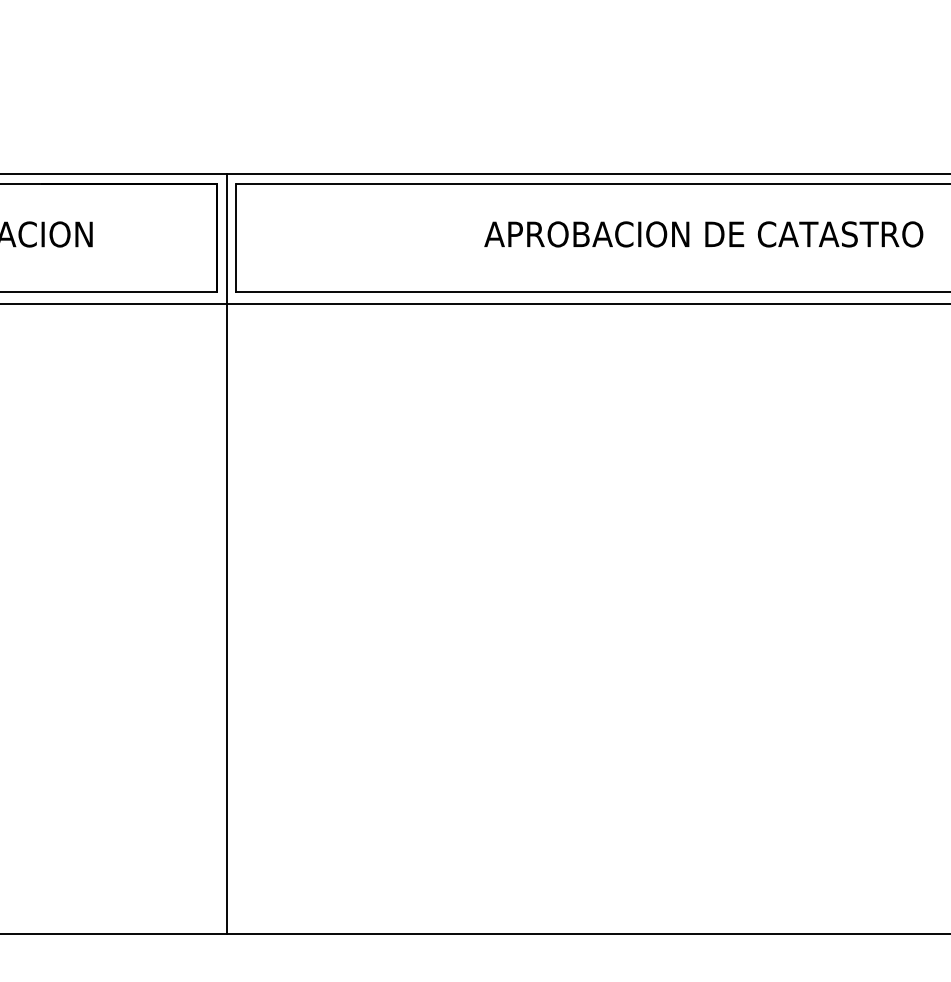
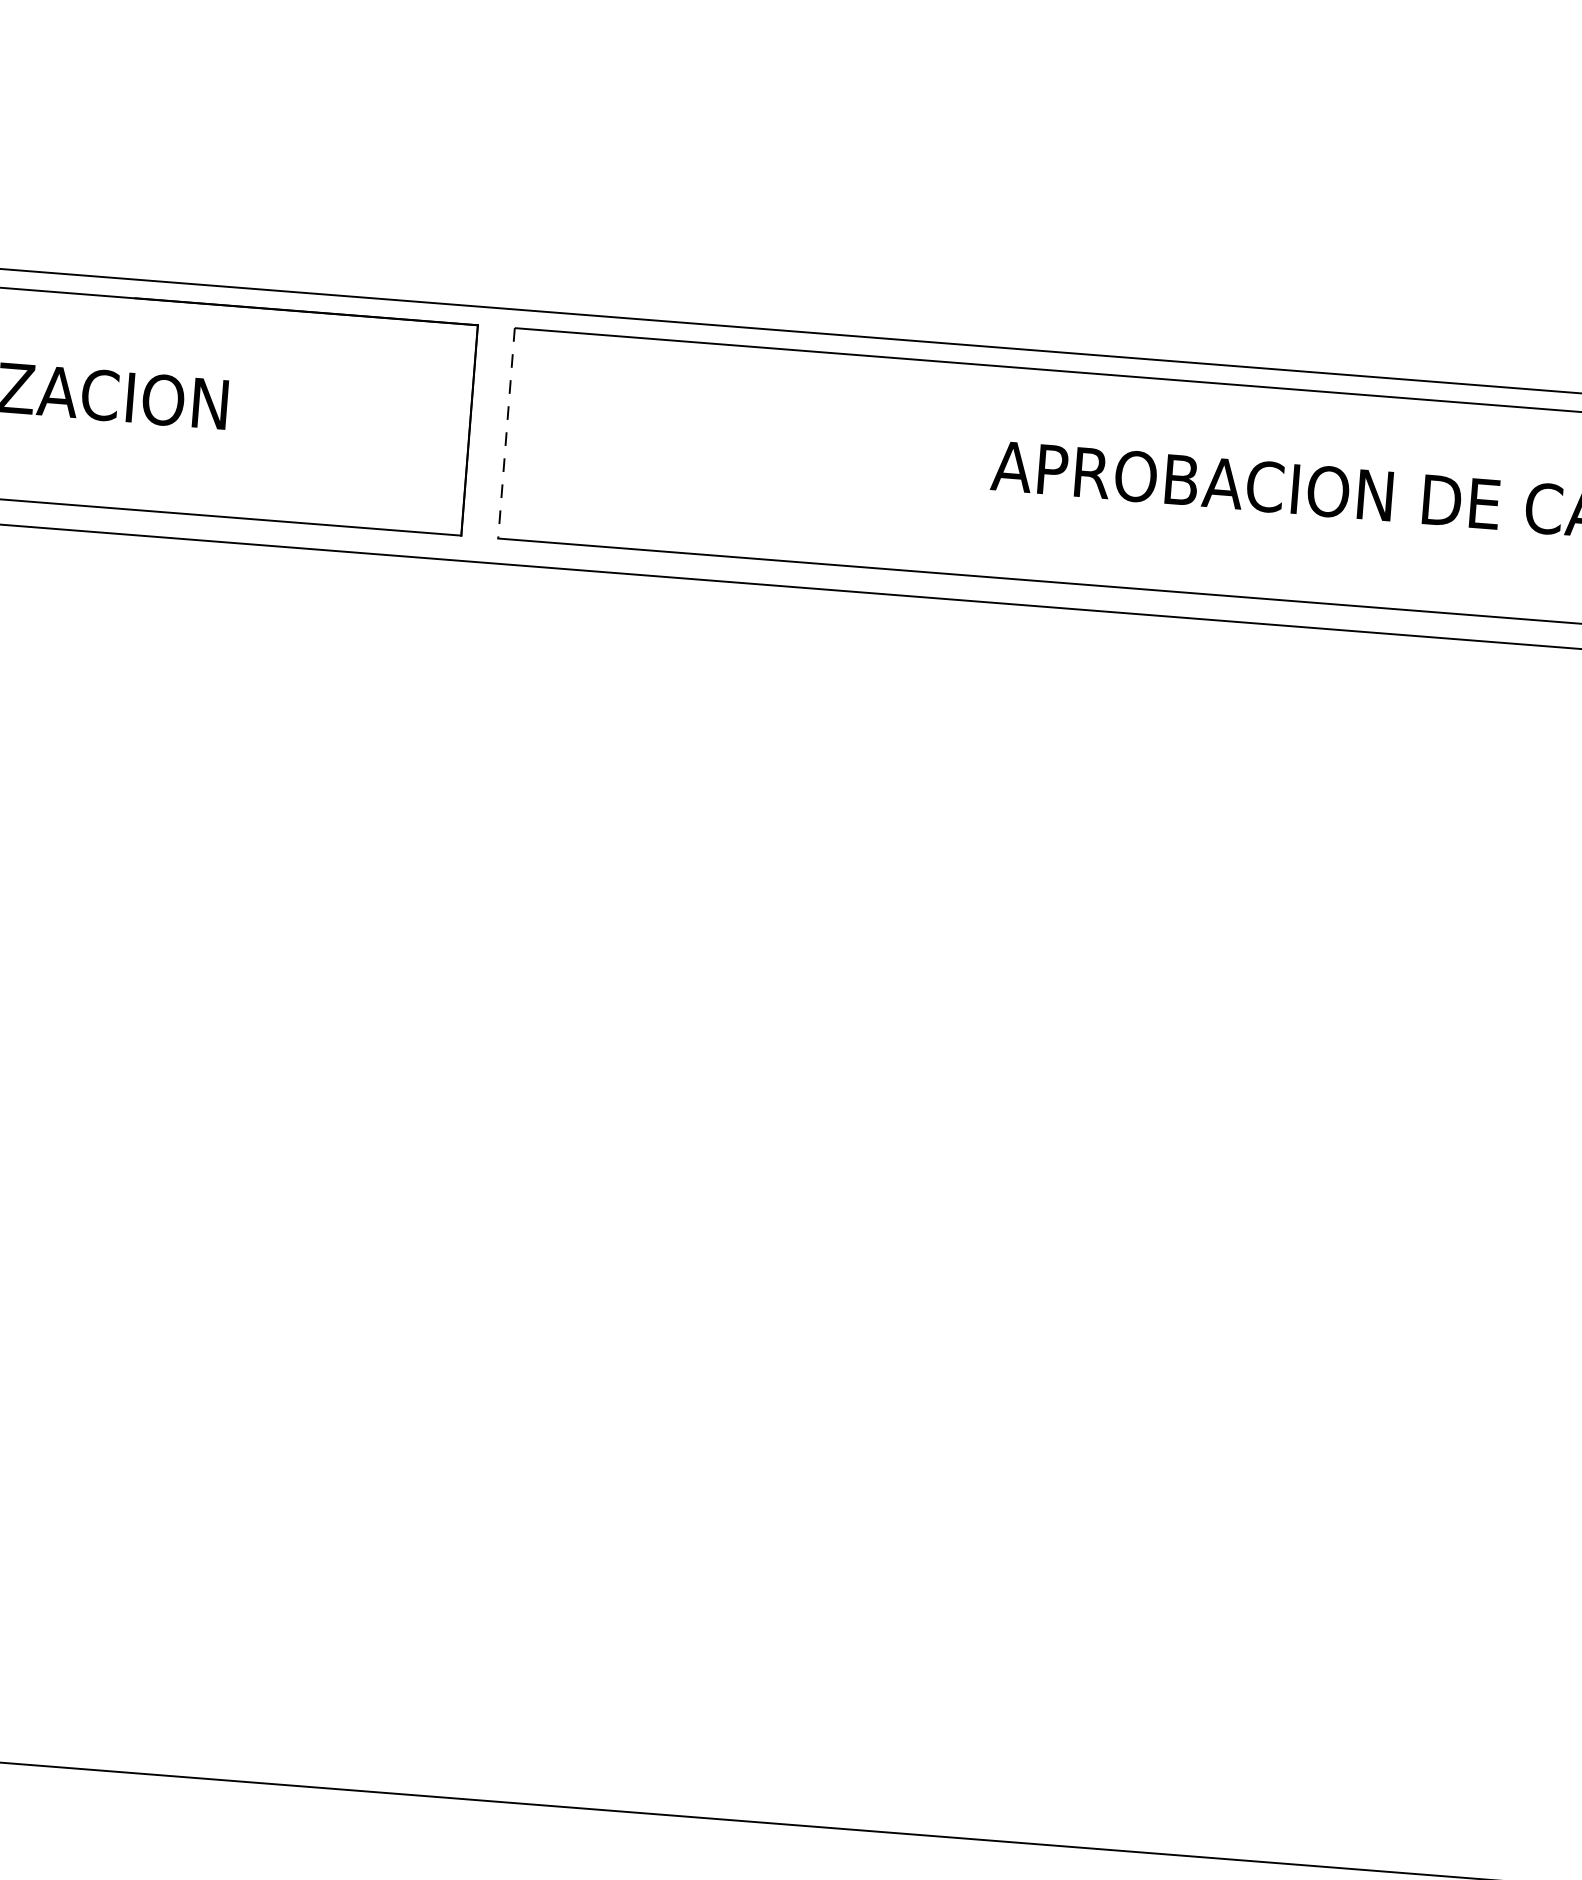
line: (235, 237) -> (505, 433), solid -> dashed
line: (226, 554) -> (439, 1050), removed

